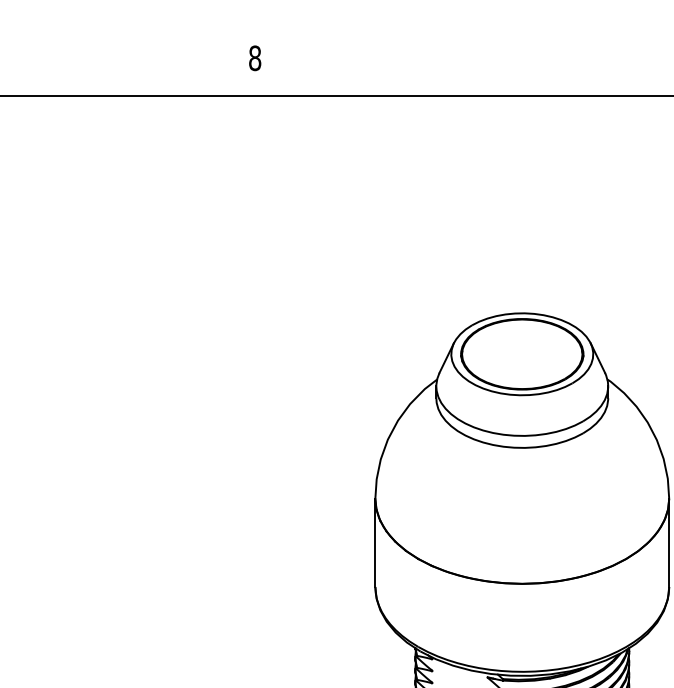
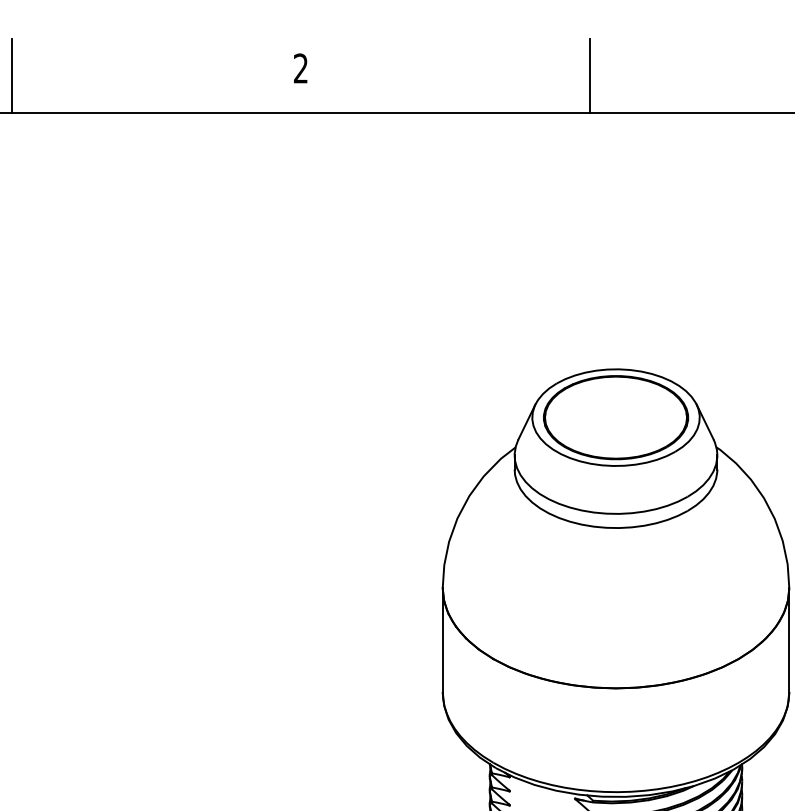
text: (255, 58) -> (301, 68), 8 -> 2
line: (10, 64) -> (12, 75), added
line: (500, 64) -> (590, 75), added

